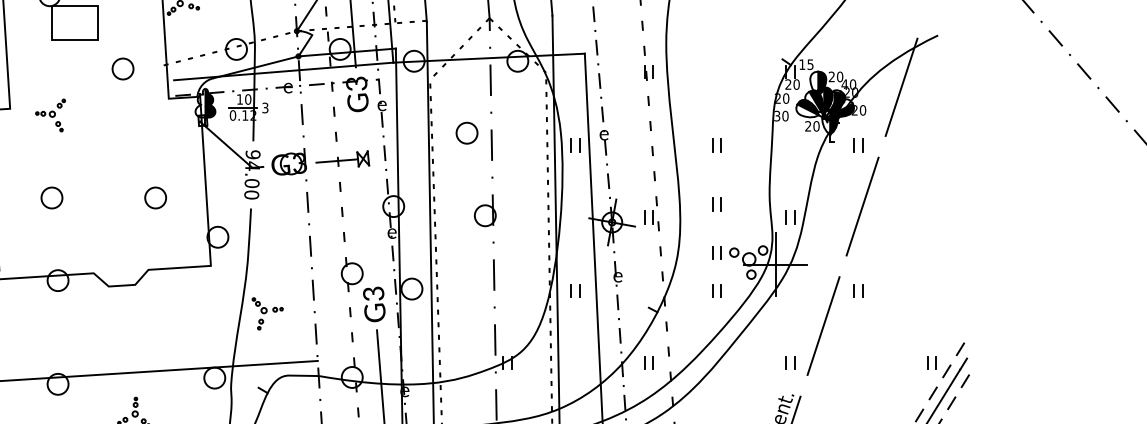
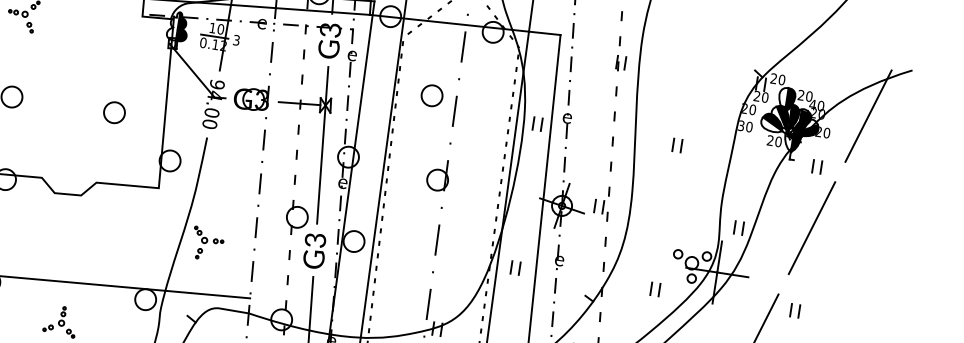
text: (806, 64) -> (778, 79), 15 -> 20
line: (366, 198) -> (322, 145), added
part: (716, 204) -> (667, 203), removed
part: (716, 252) -> (660, 251), removed

